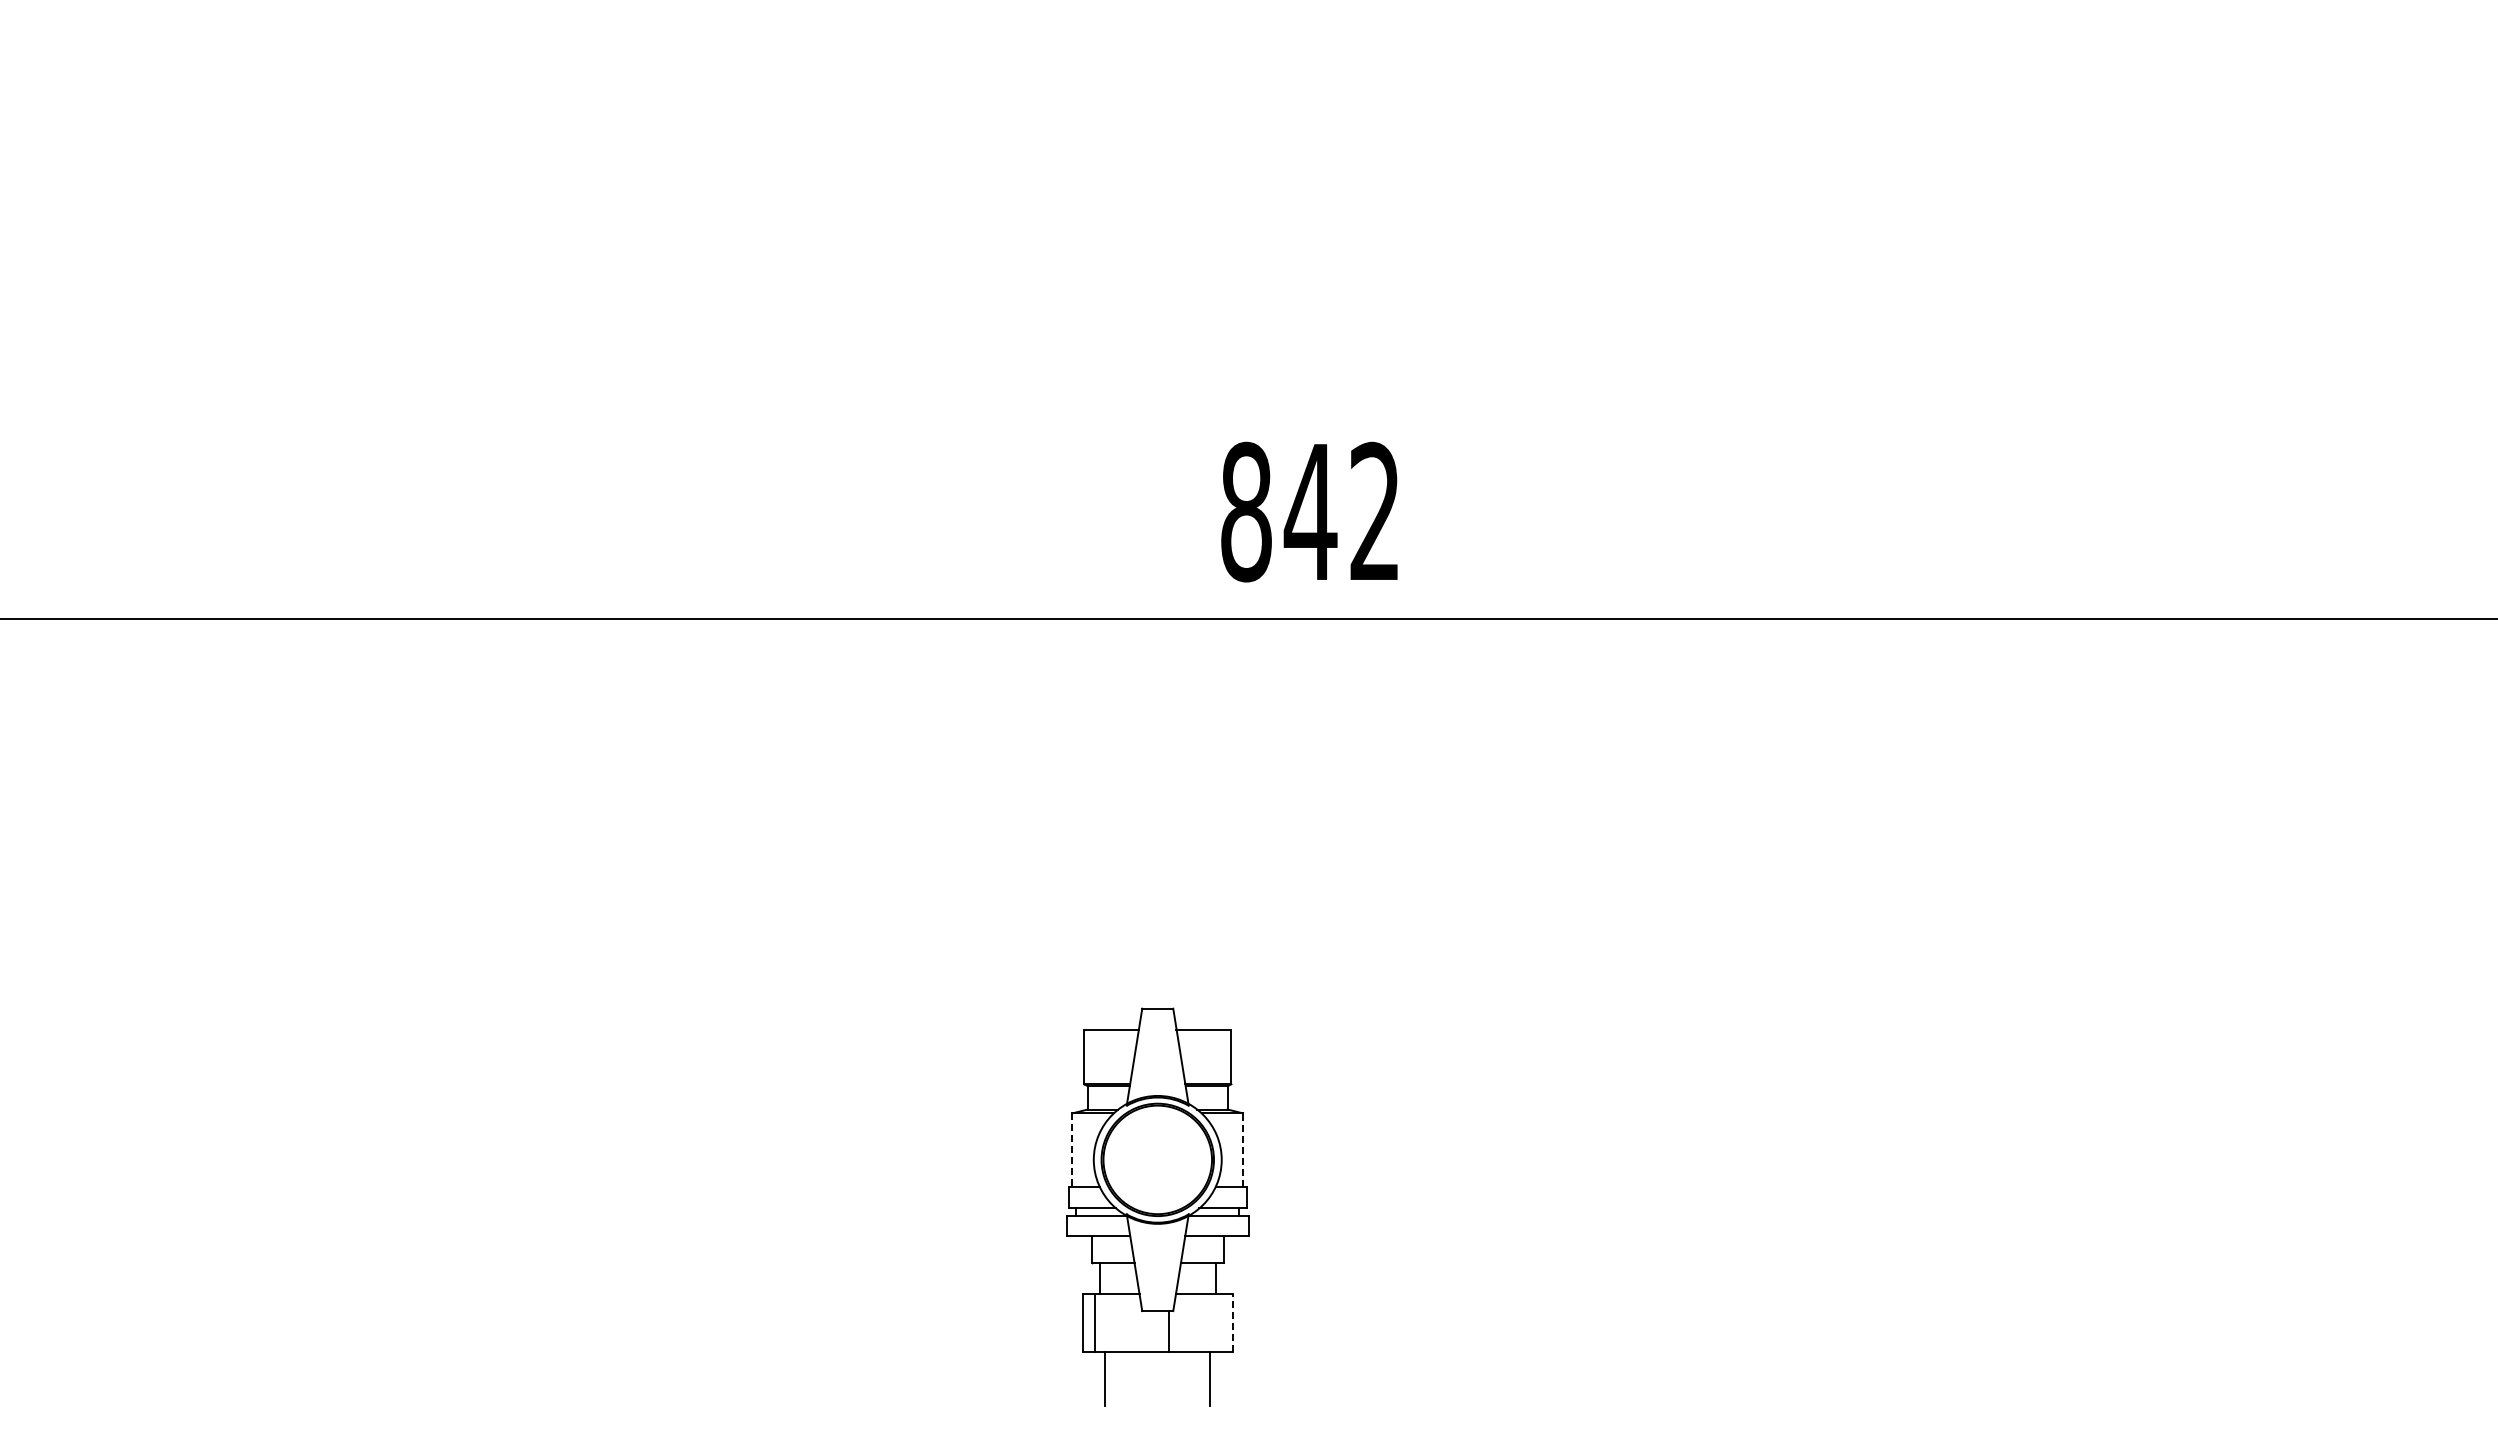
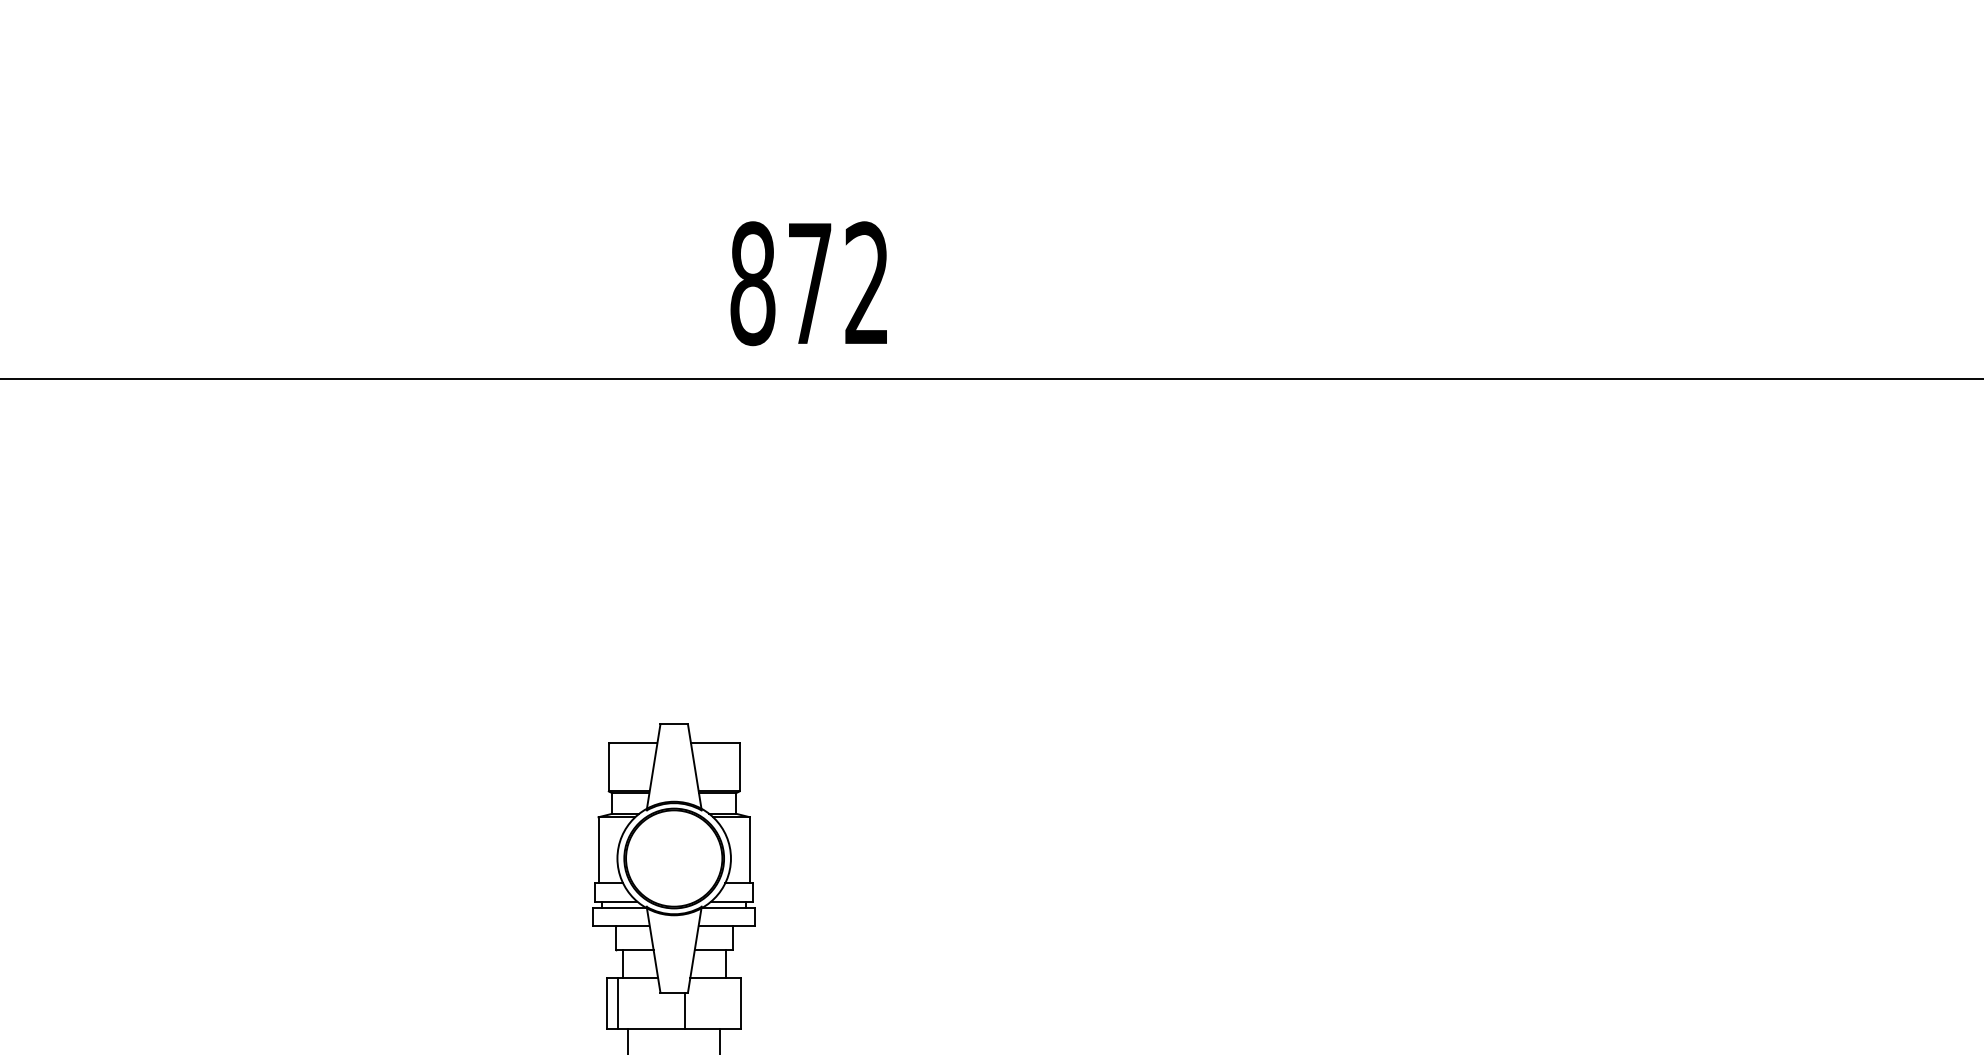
text: (1310, 511) -> (809, 283), 842 -> 872
line: (1072, 1150) -> (598, 850), dashed -> solid
line: (1243, 1150) -> (750, 850), dashed -> solid
line: (1232, 1322) -> (740, 1002), dashed -> solid

